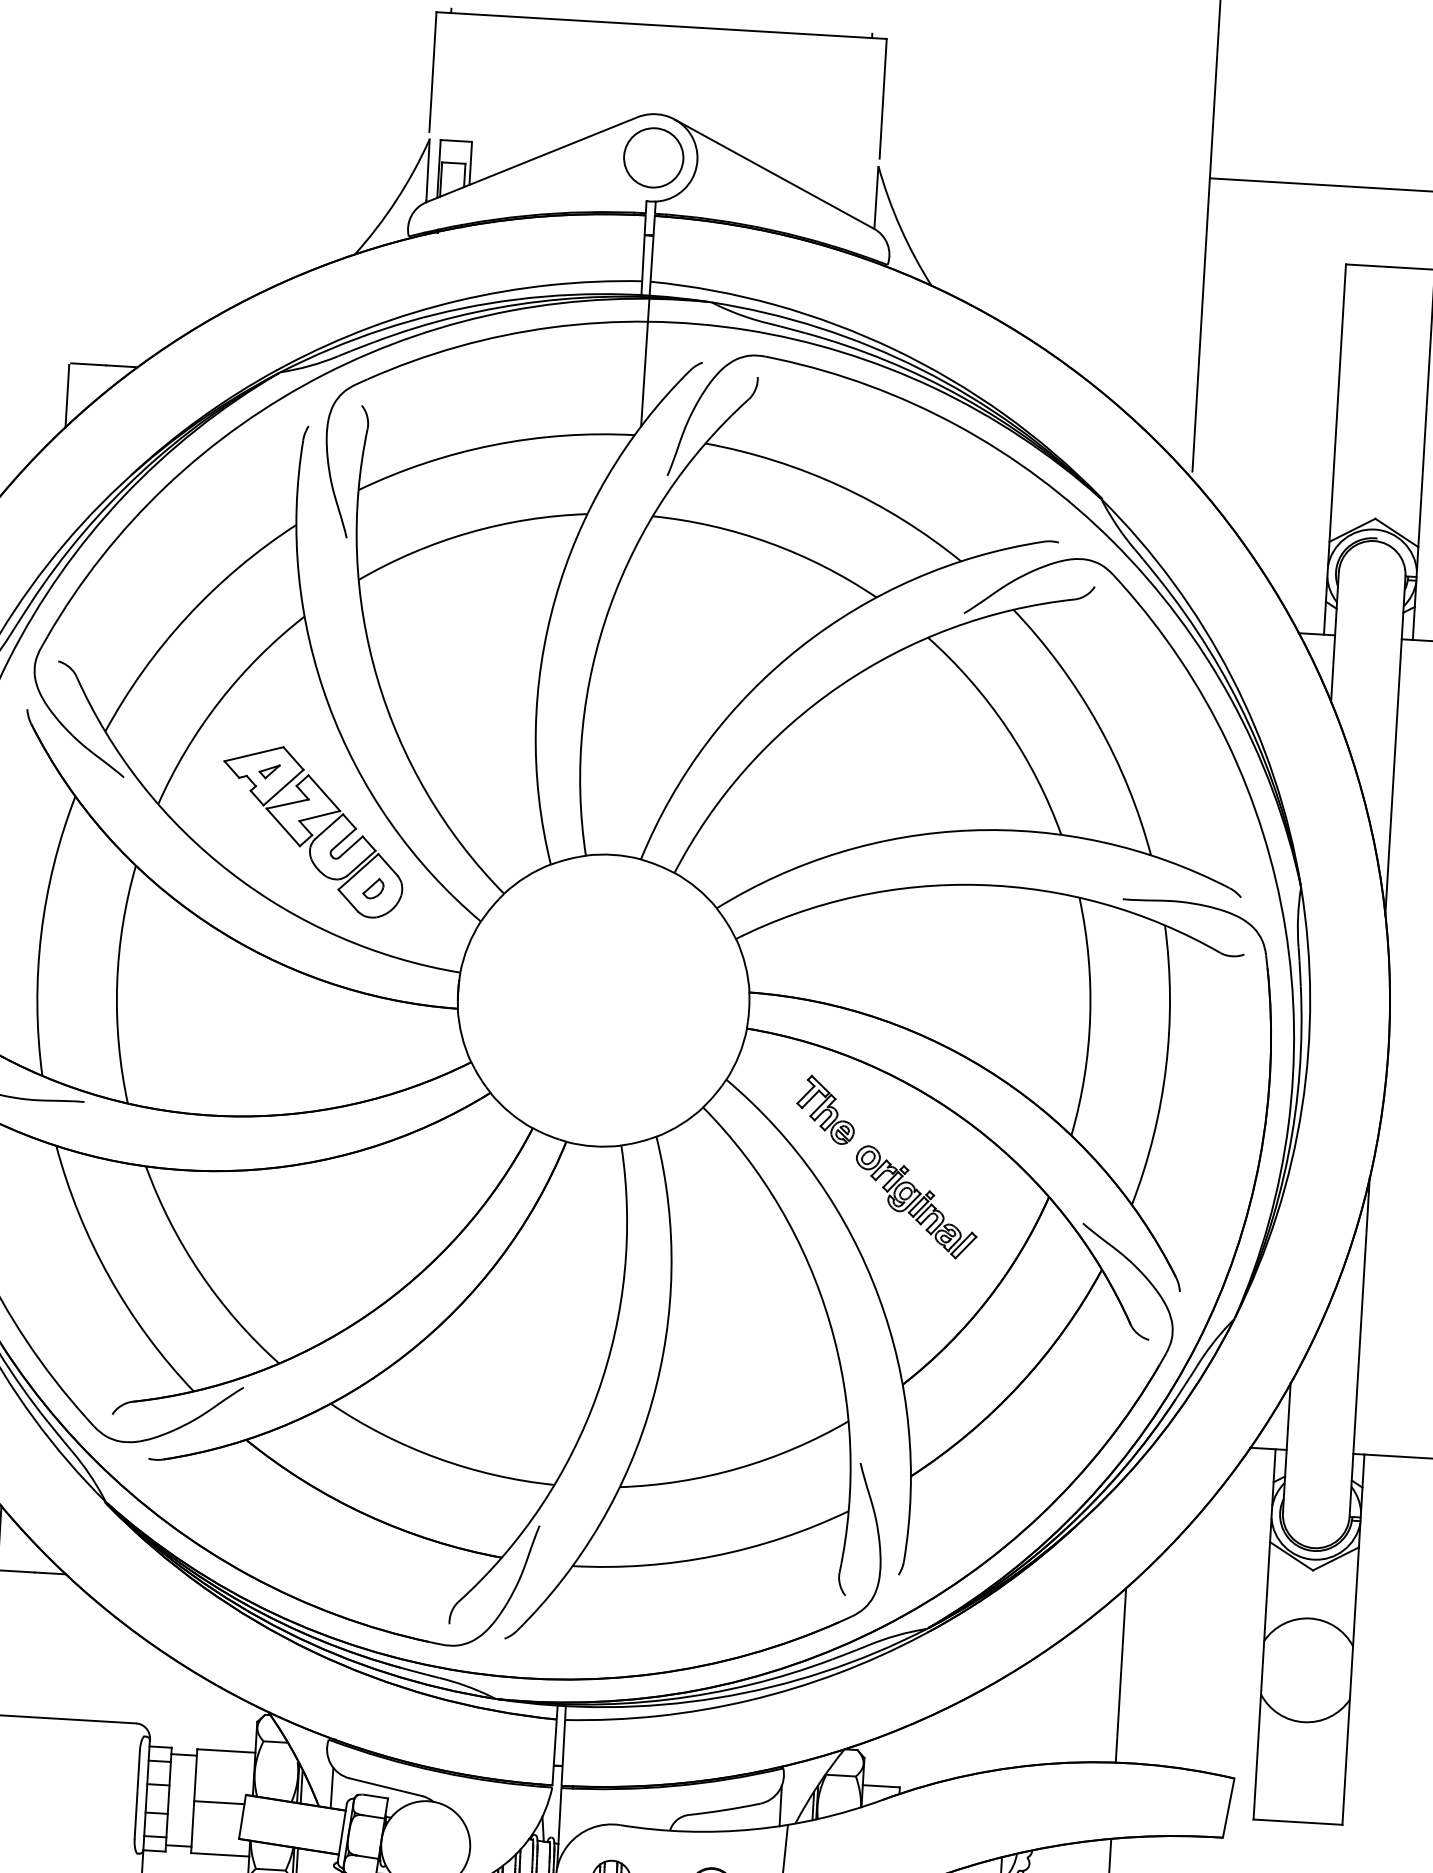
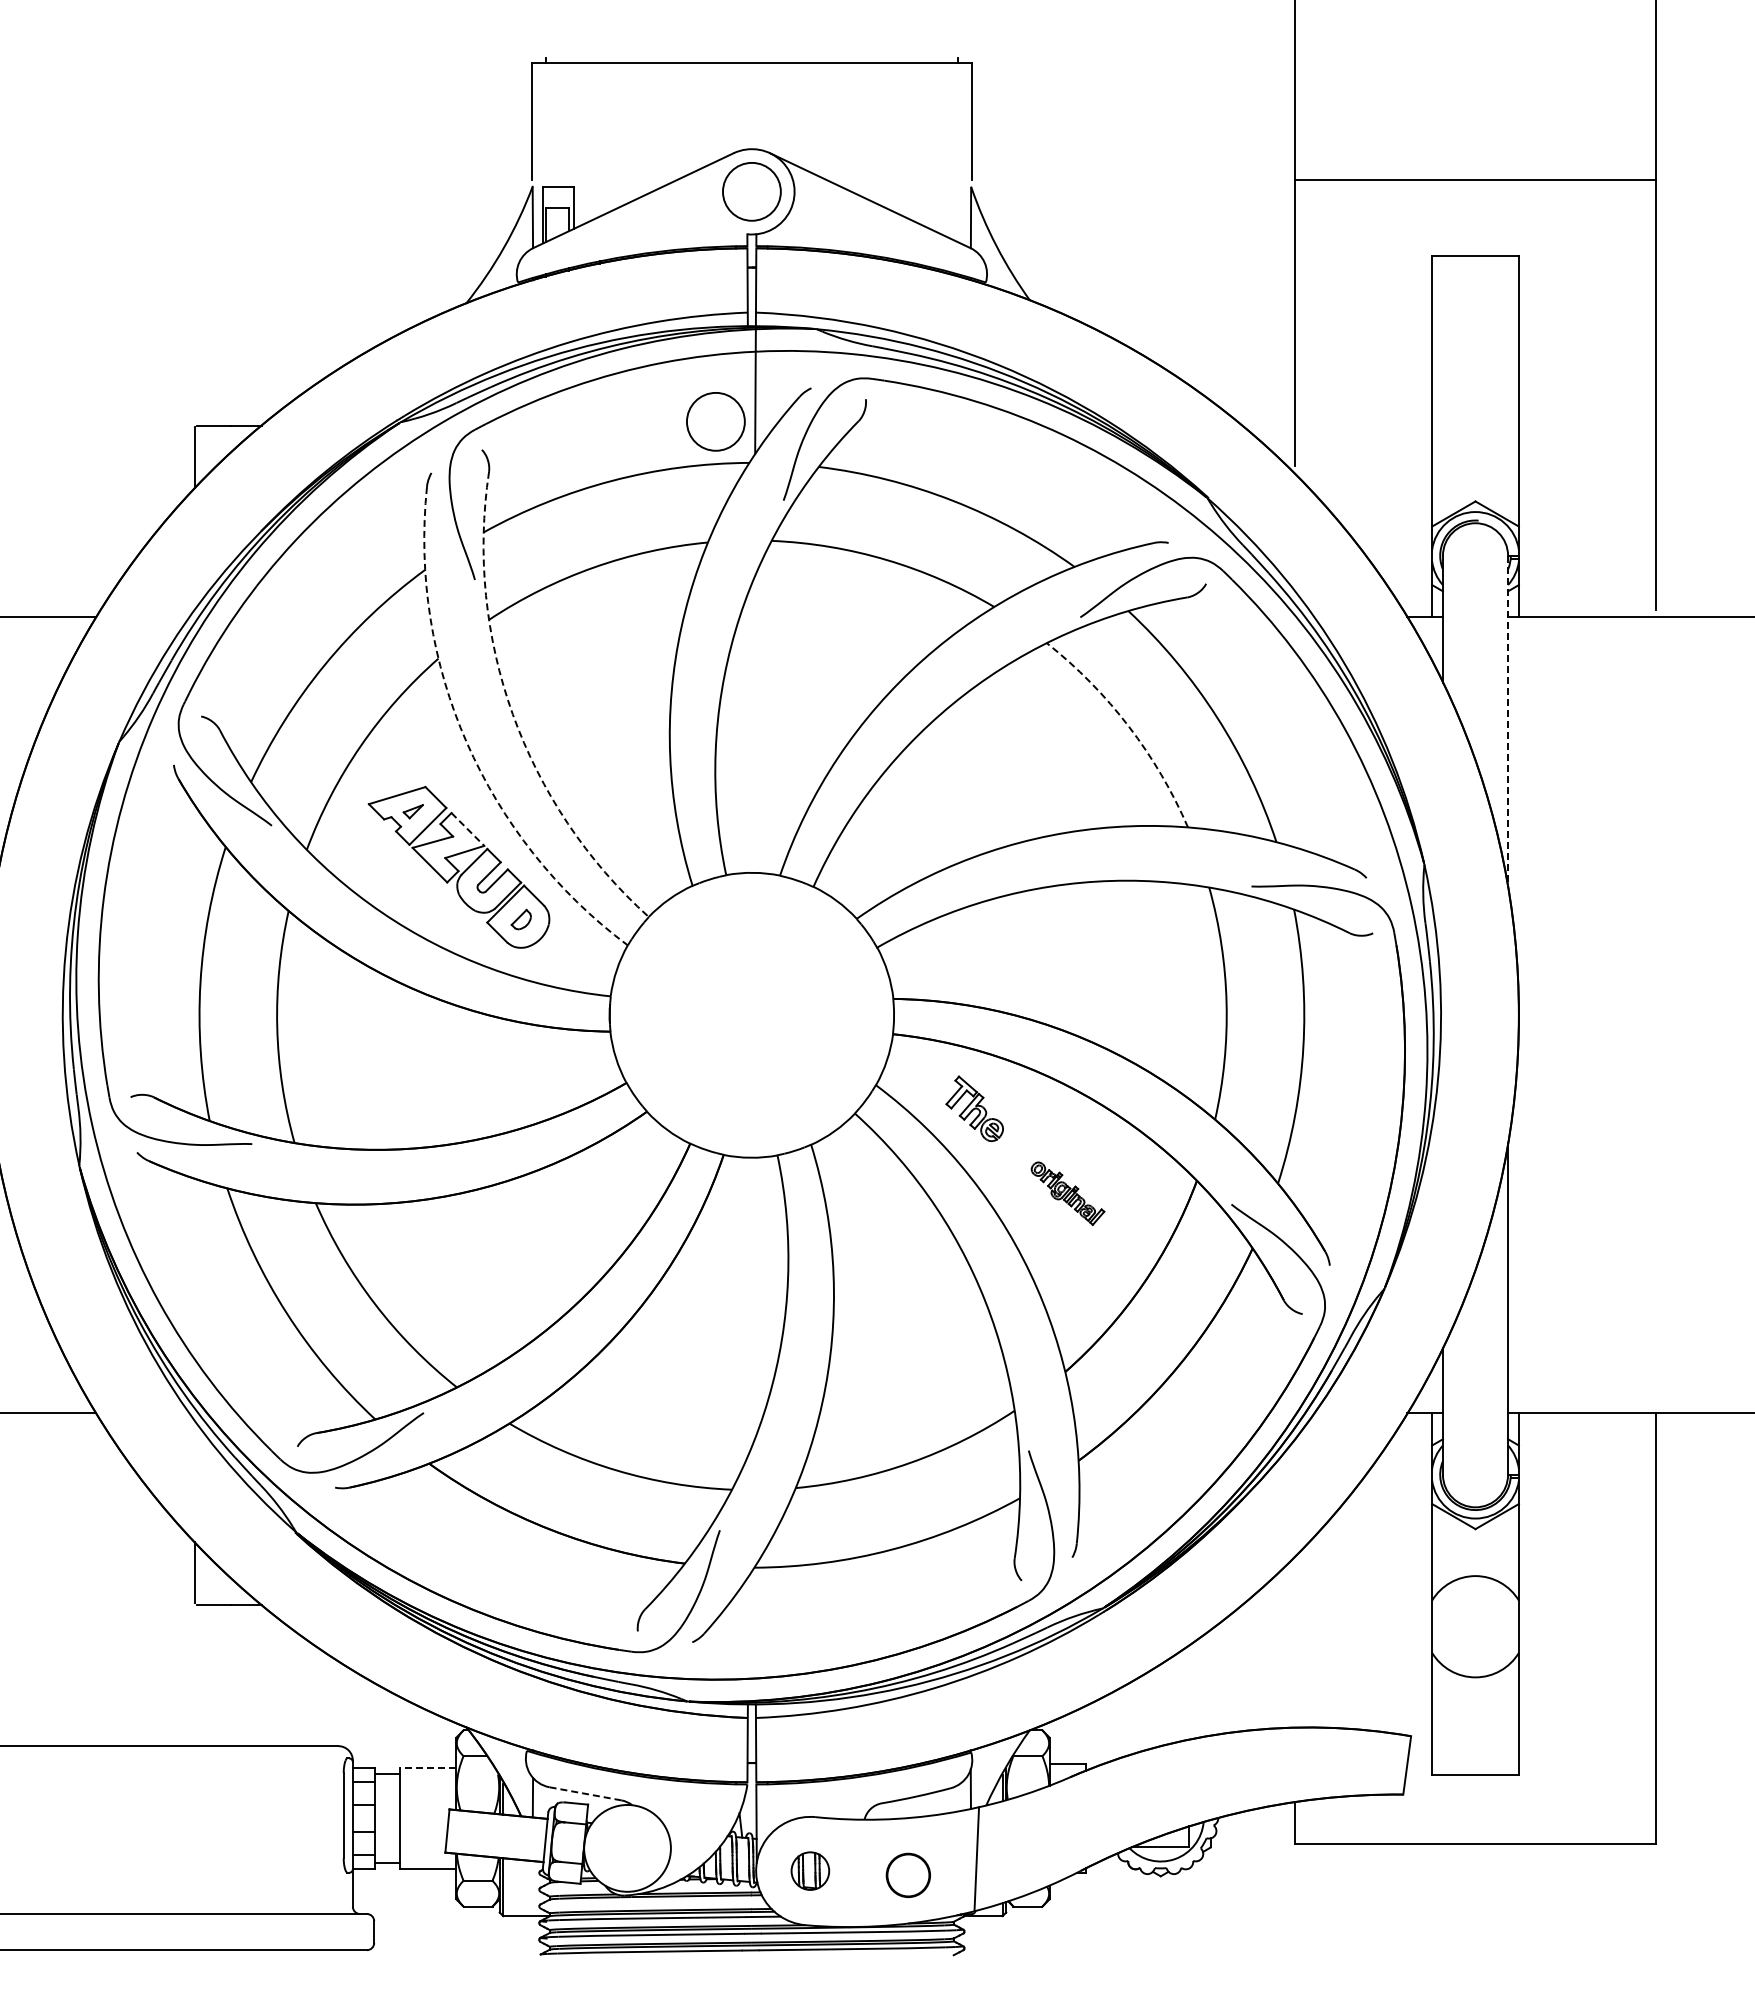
circle: (602, 390) -> (715, 421), added
arc: (376, 678) -> (512, 714), solid -> dashed
arc: (328, 704) -> (466, 742), solid -> dashed
arc: (1006, 727) -> (1128, 726), solid -> dashed
line: (1395, 745) -> (1508, 721), solid -> dashed
line: (324, 793) -> (468, 829), solid -> dashed
part: (915, 1202) -> (1067, 1193), size x0.6
line: (1120, 1675) -> (1294, 1642), removed
line: (225, 1750) -> (427, 1767), solid -> dashed
line: (386, 1786) -> (585, 1793), solid -> dashed
line: (218, 1802) -> (423, 1818), removed

